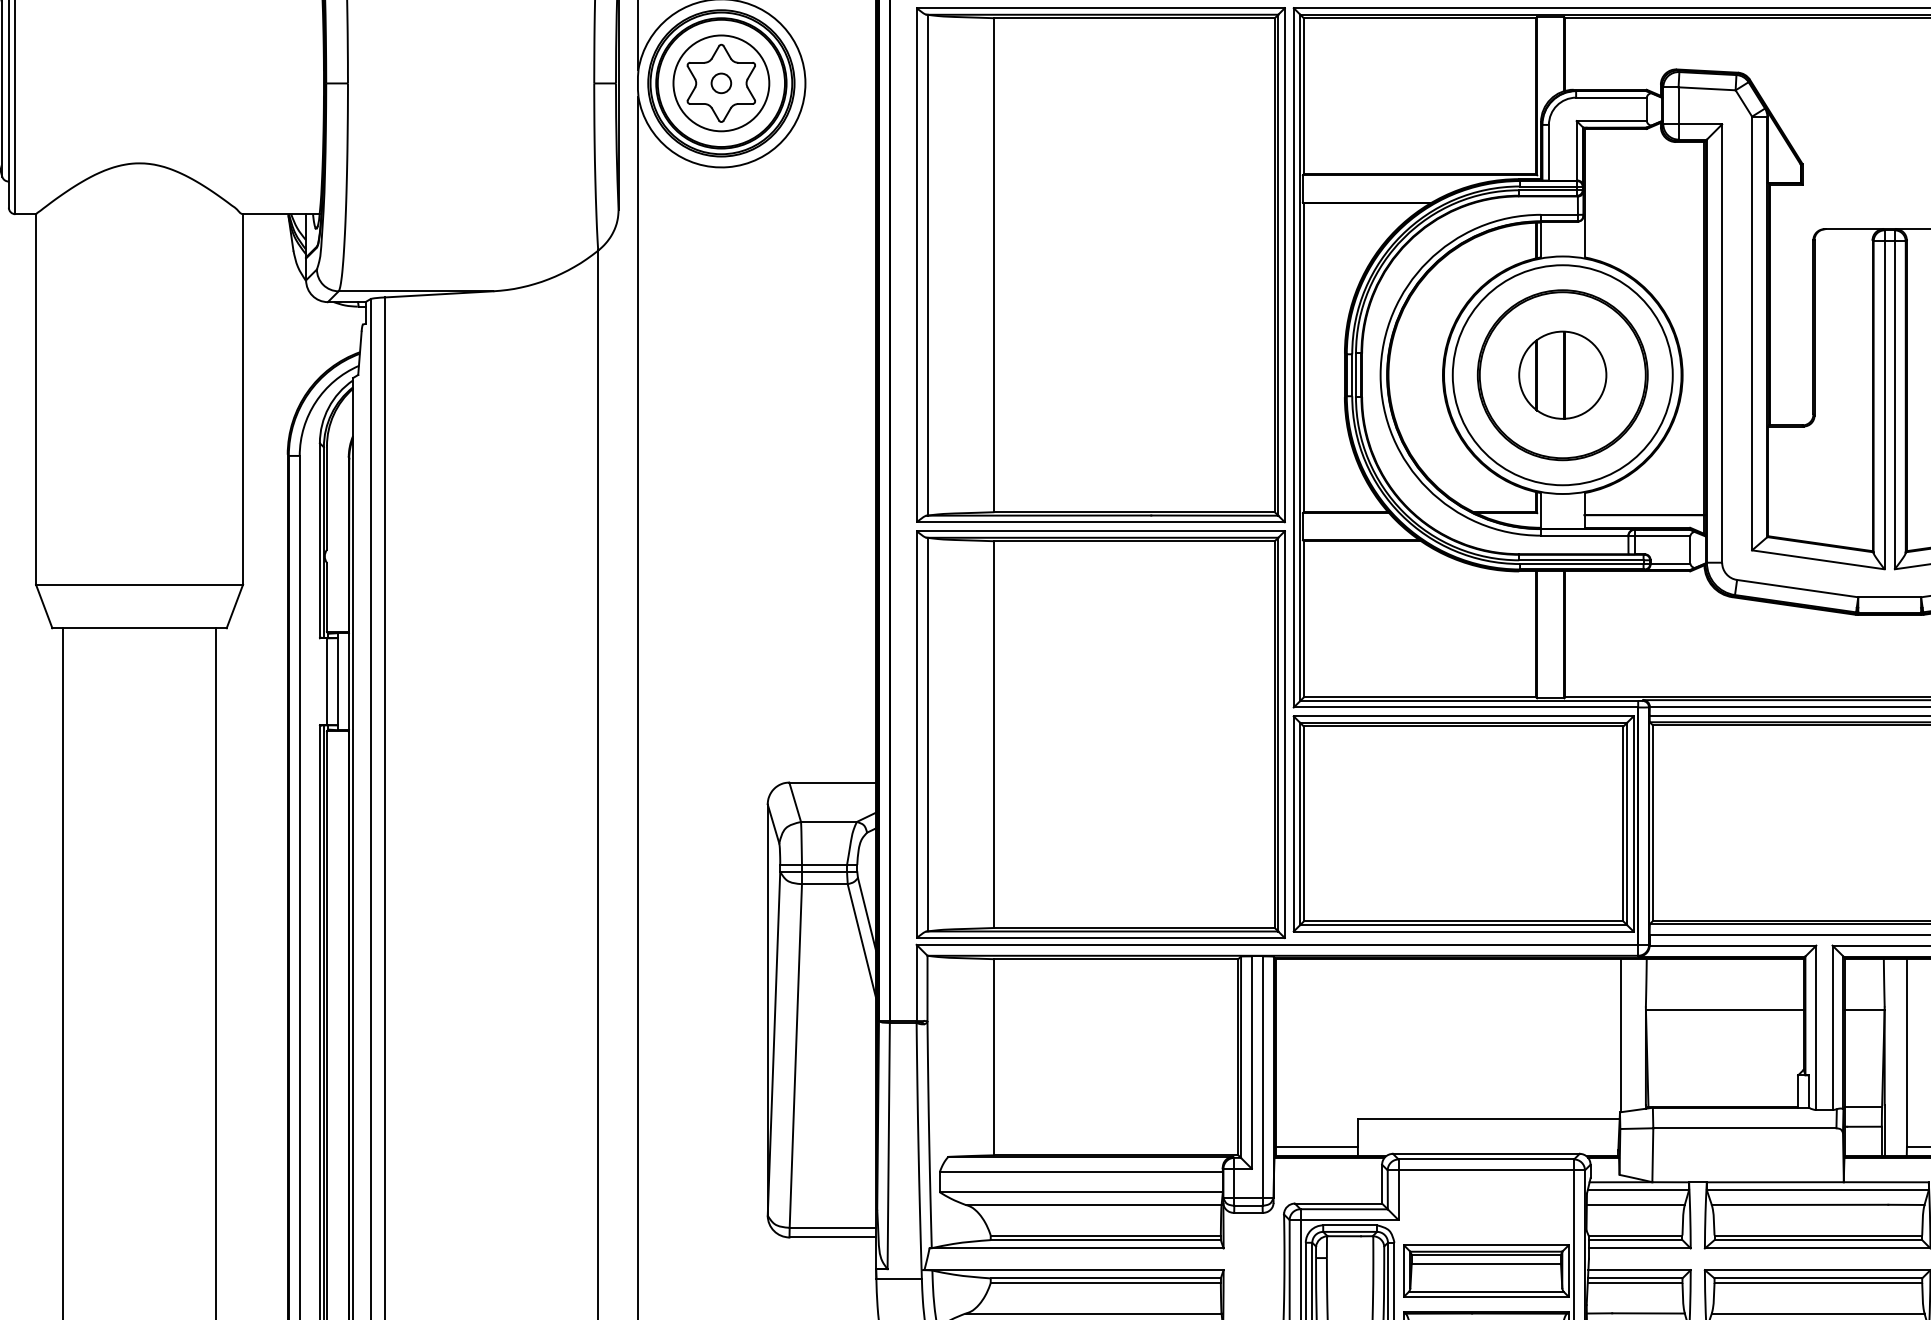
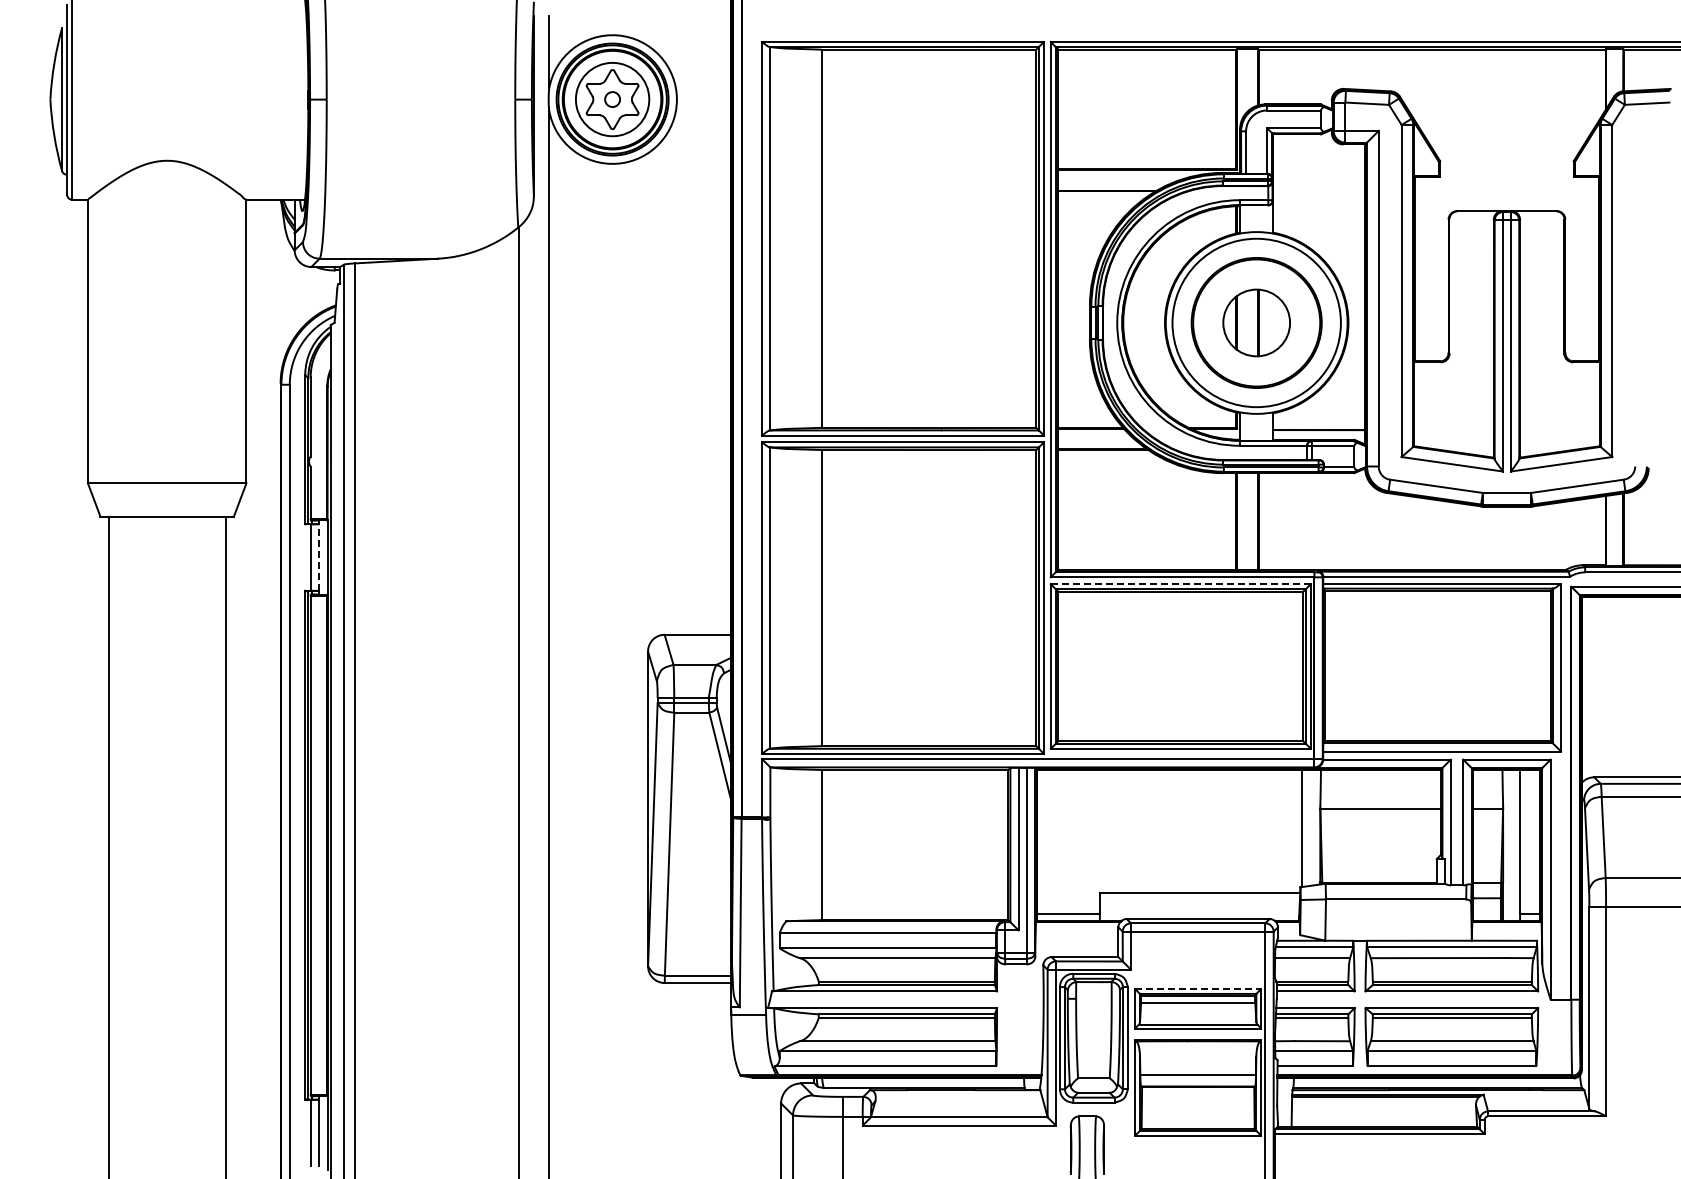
line: (338, 681) -> (319, 557), solid -> dashed
line: (1463, 716) -> (1180, 584), solid -> dashed
line: (1486, 1244) -> (1198, 988), solid -> dashed

